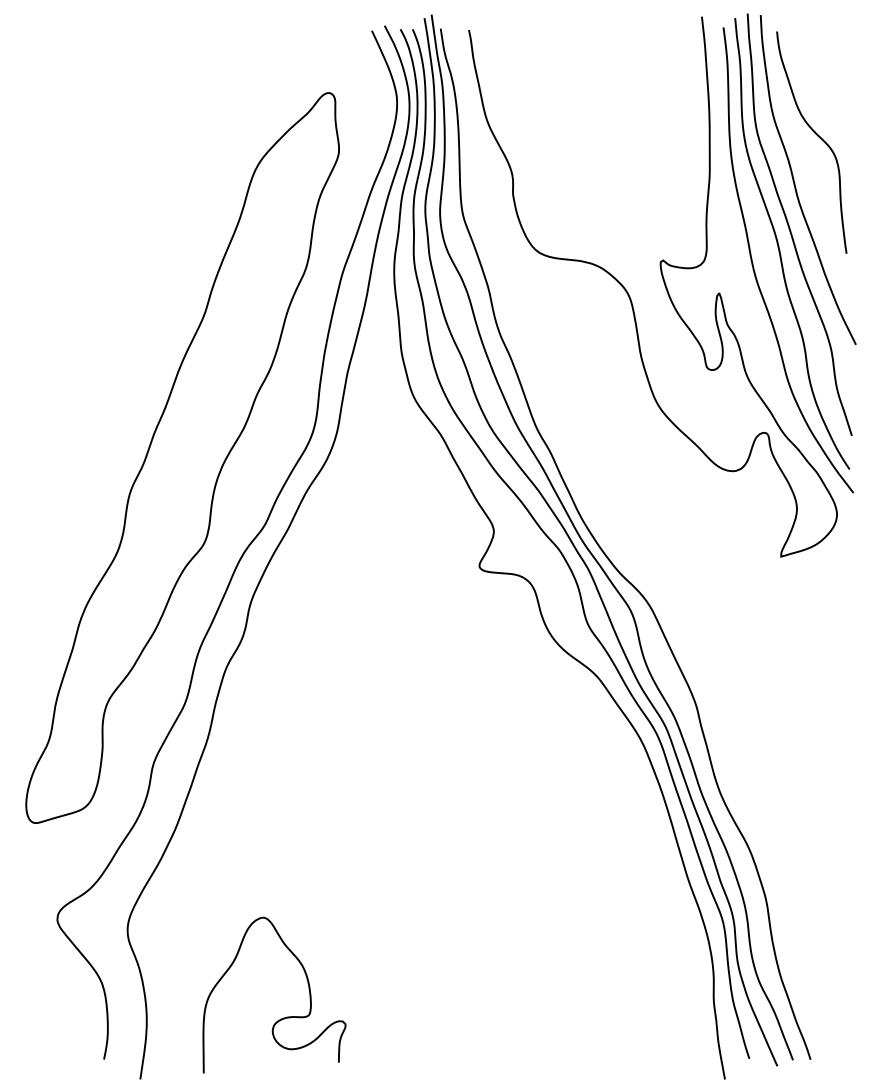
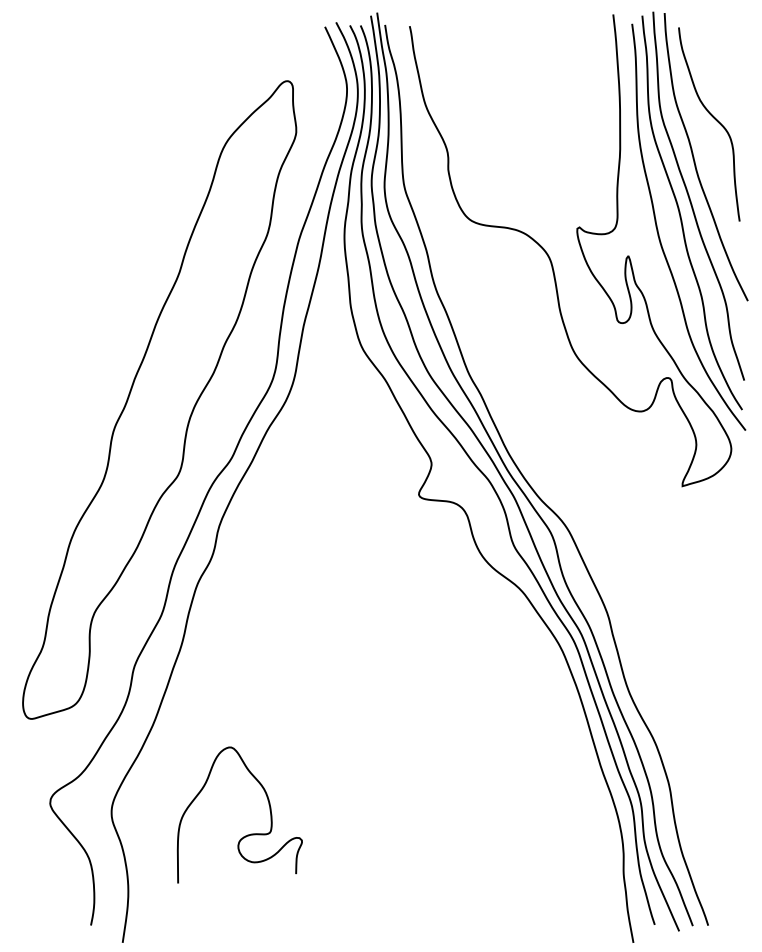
curve: (283, 1017) -> (247, 834), moved

